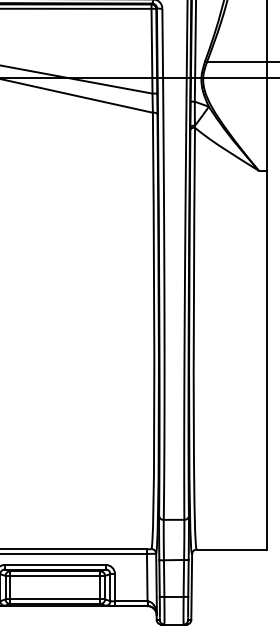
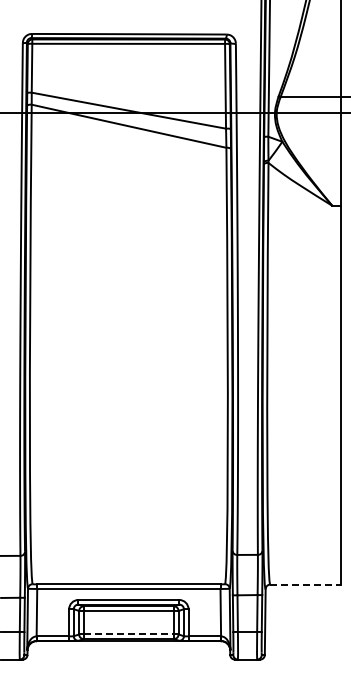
line: (231, 549) -> (305, 584), solid -> dashed
line: (55, 599) -> (129, 634), solid -> dashed

